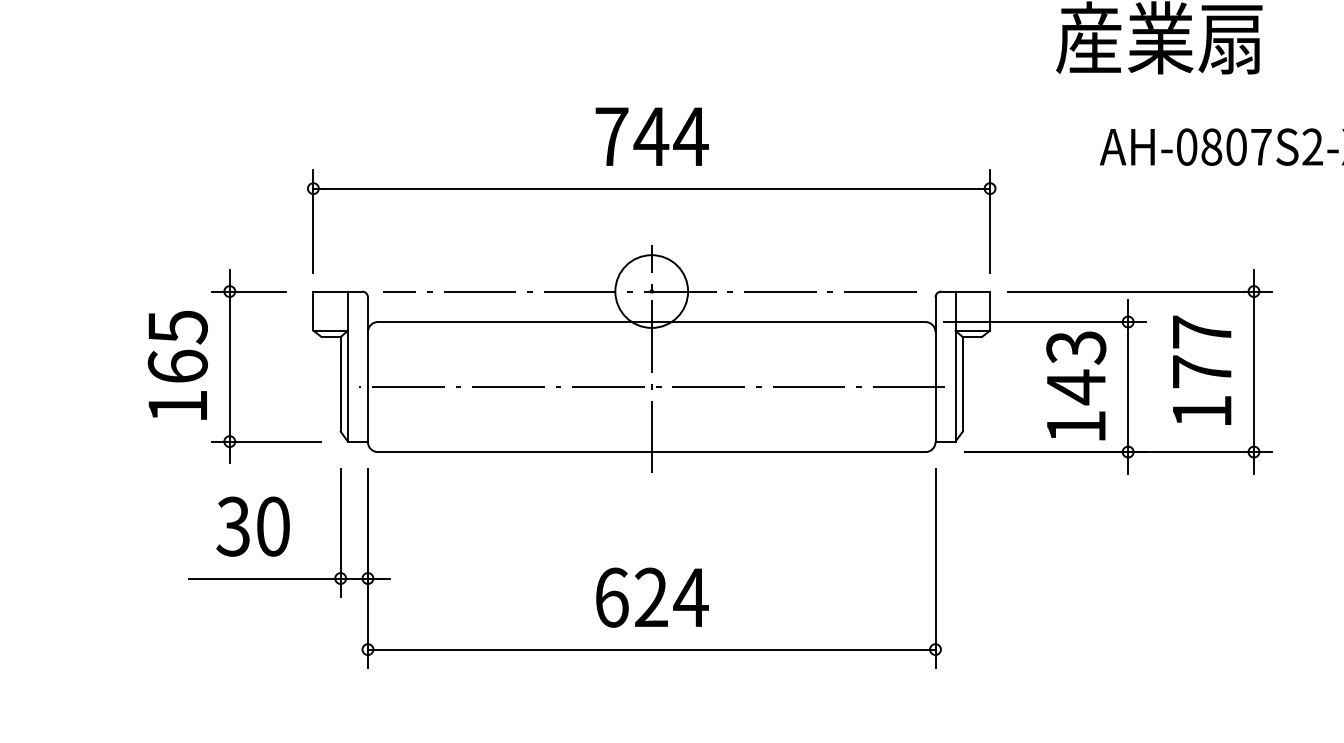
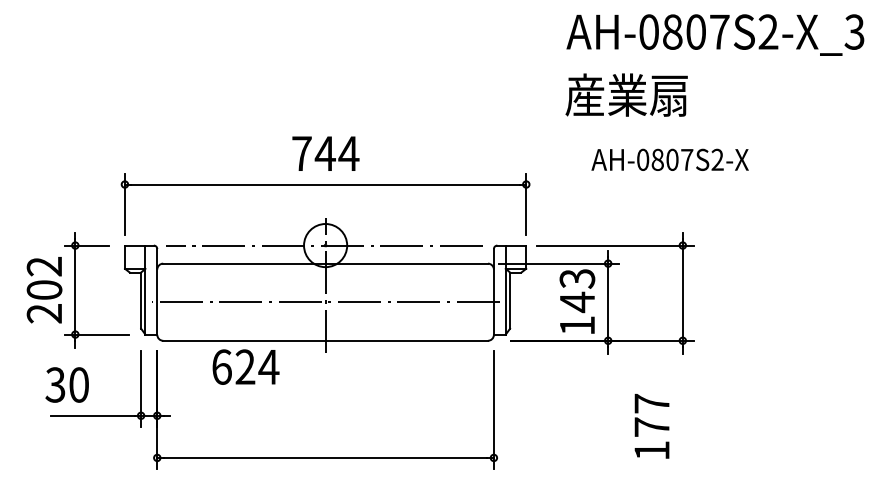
text: (177, 367) -> (44, 290), 165 -> 202
text: (1201, 370) -> (651, 426), moved
text: (251, 525) -> (66, 384), moved
text: (651, 596) -> (245, 366), moved

